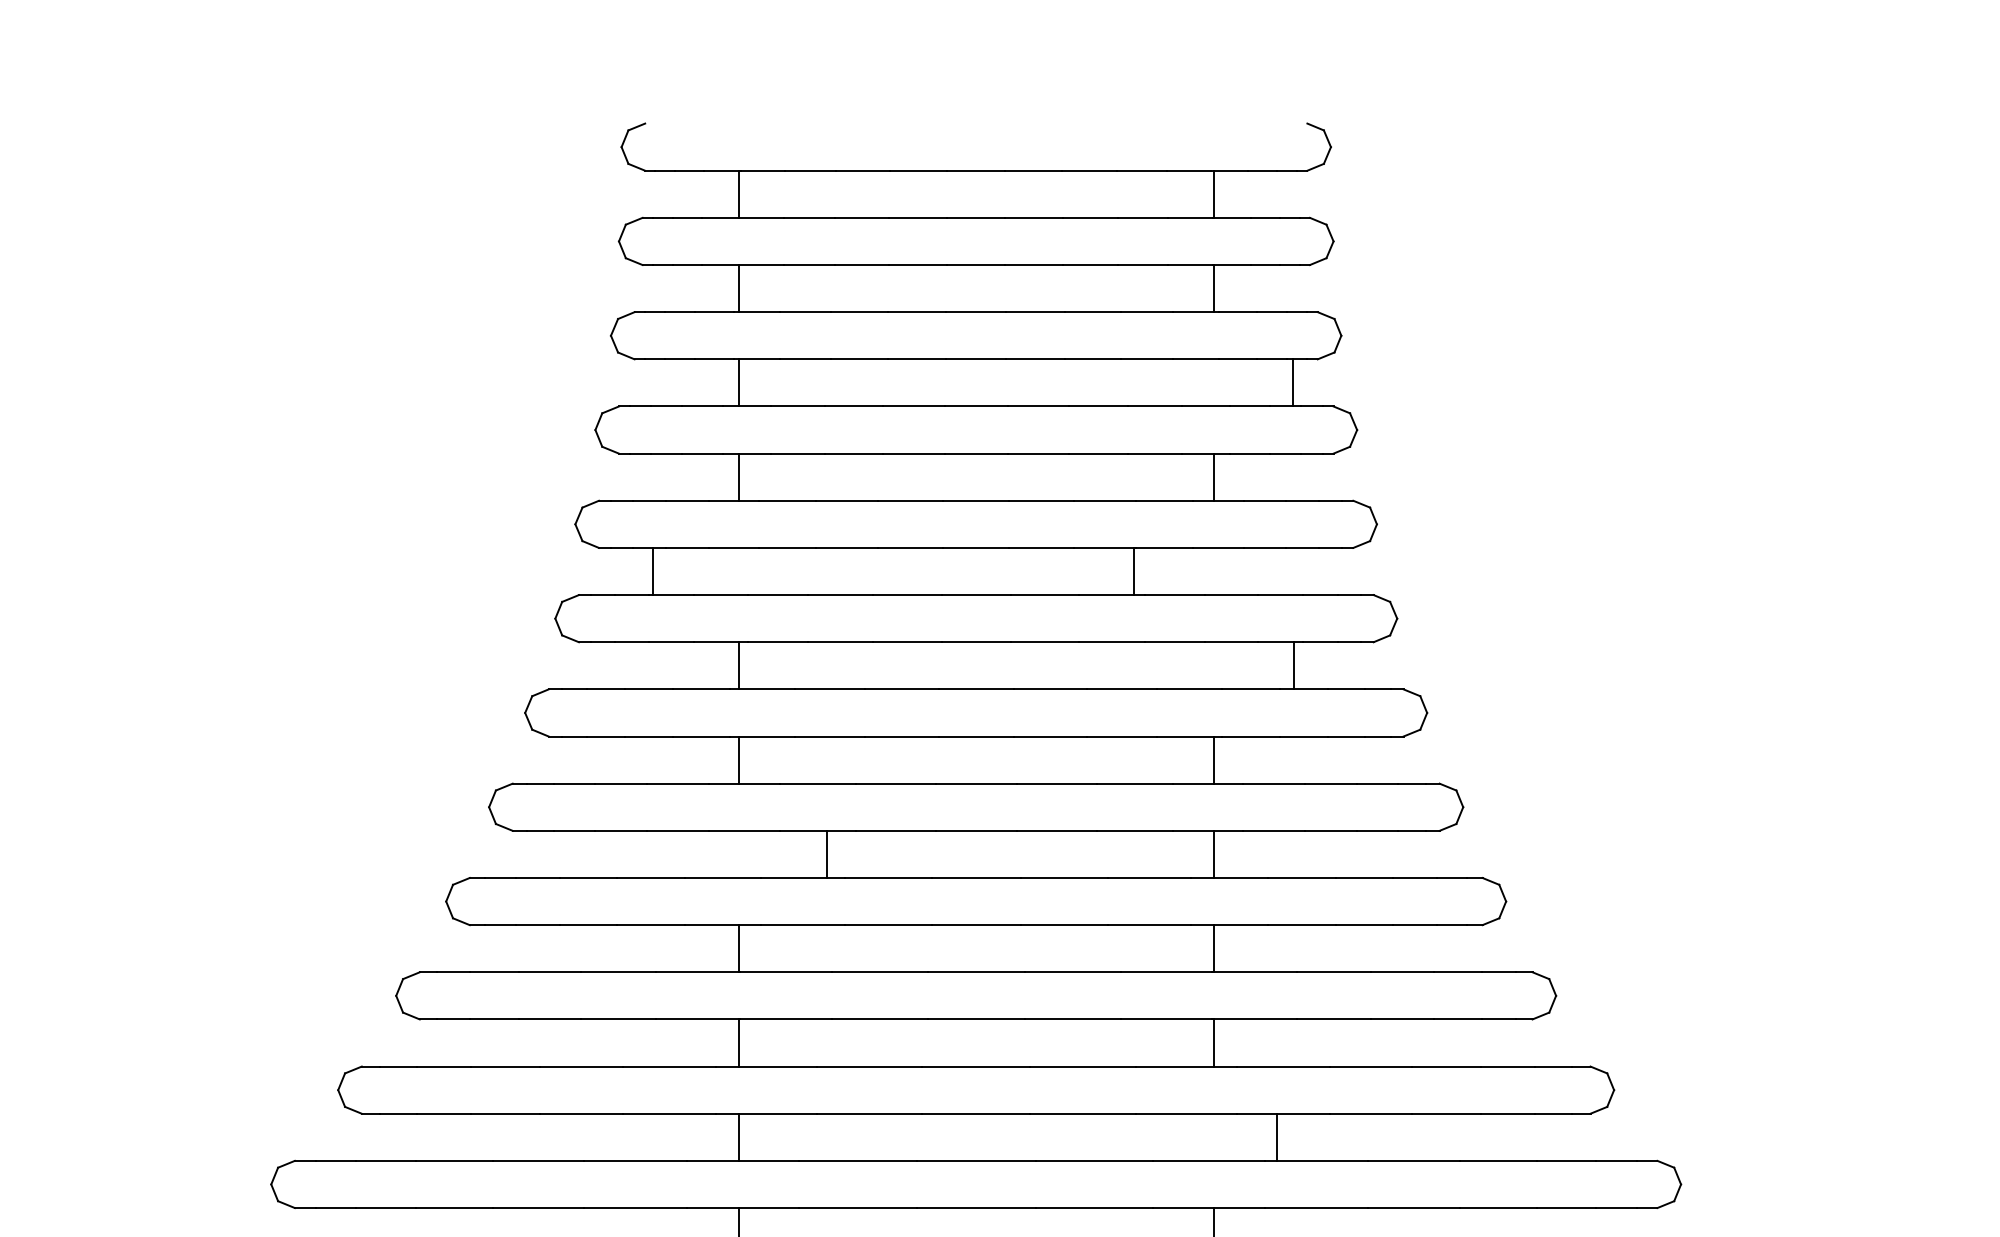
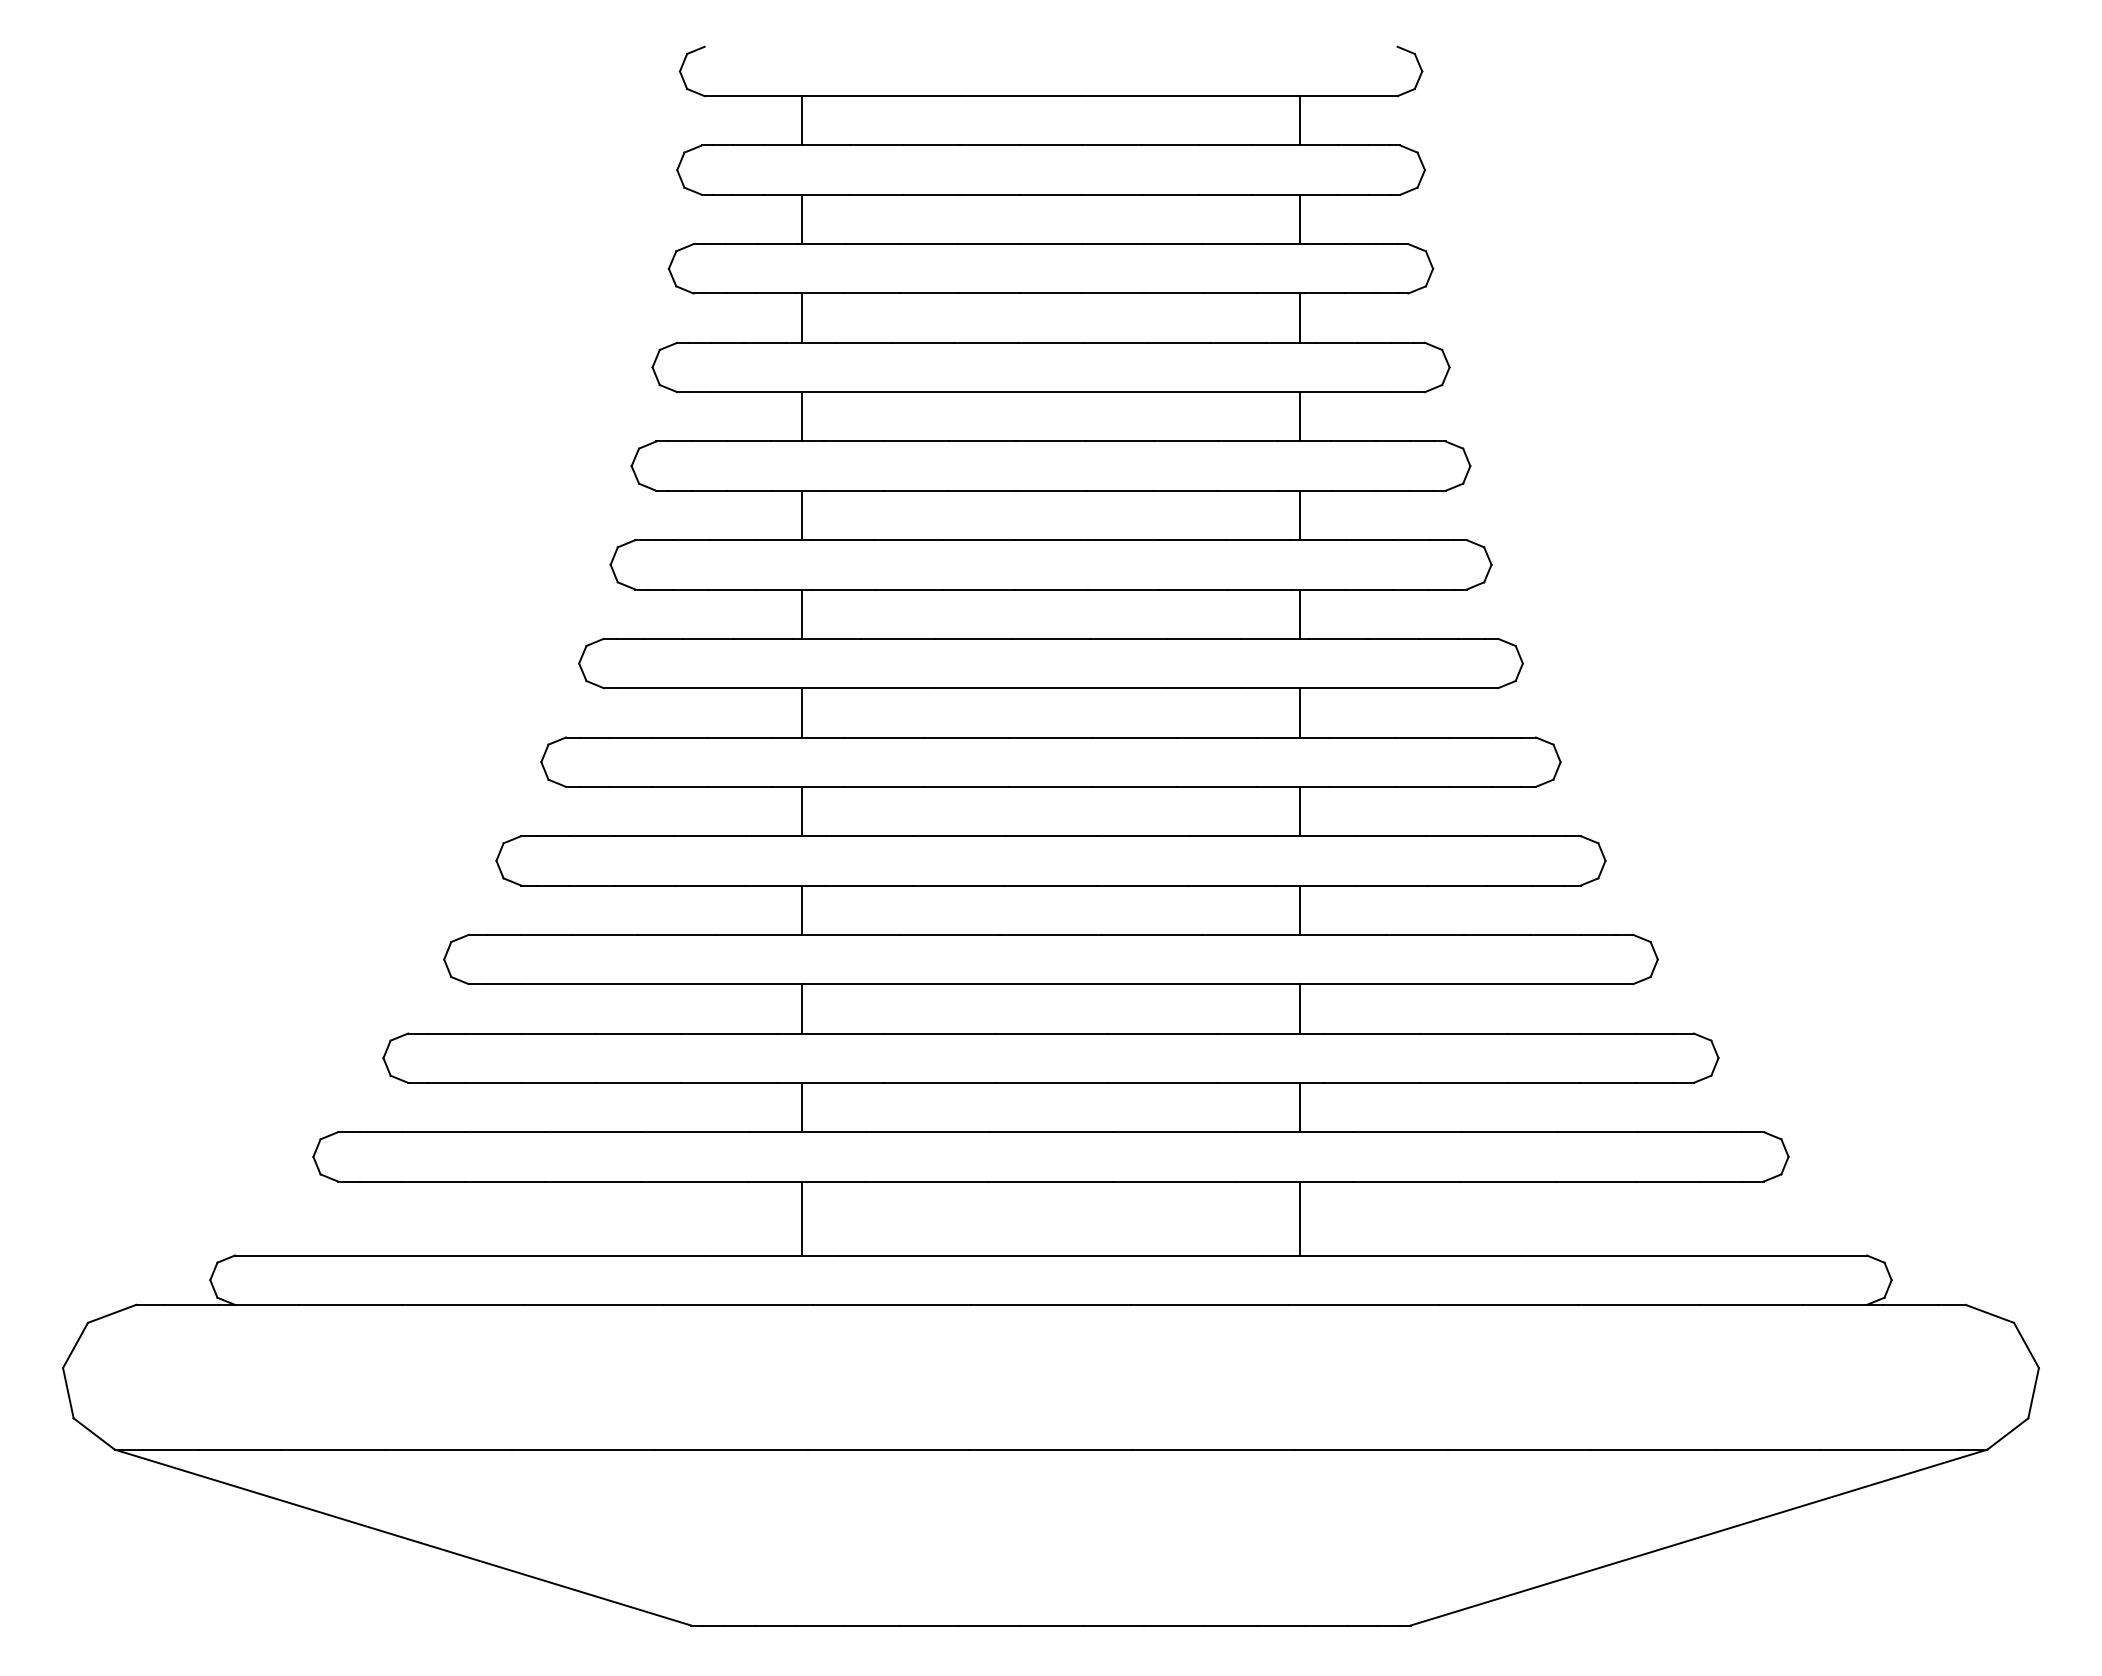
line: (1292, 382) -> (1299, 317), moved
line: (653, 571) -> (802, 515), moved
line: (1133, 571) -> (1299, 515), moved
line: (1293, 665) -> (1299, 613), moved
line: (827, 854) -> (802, 811), moved
line: (1276, 1137) -> (1299, 1107), moved

